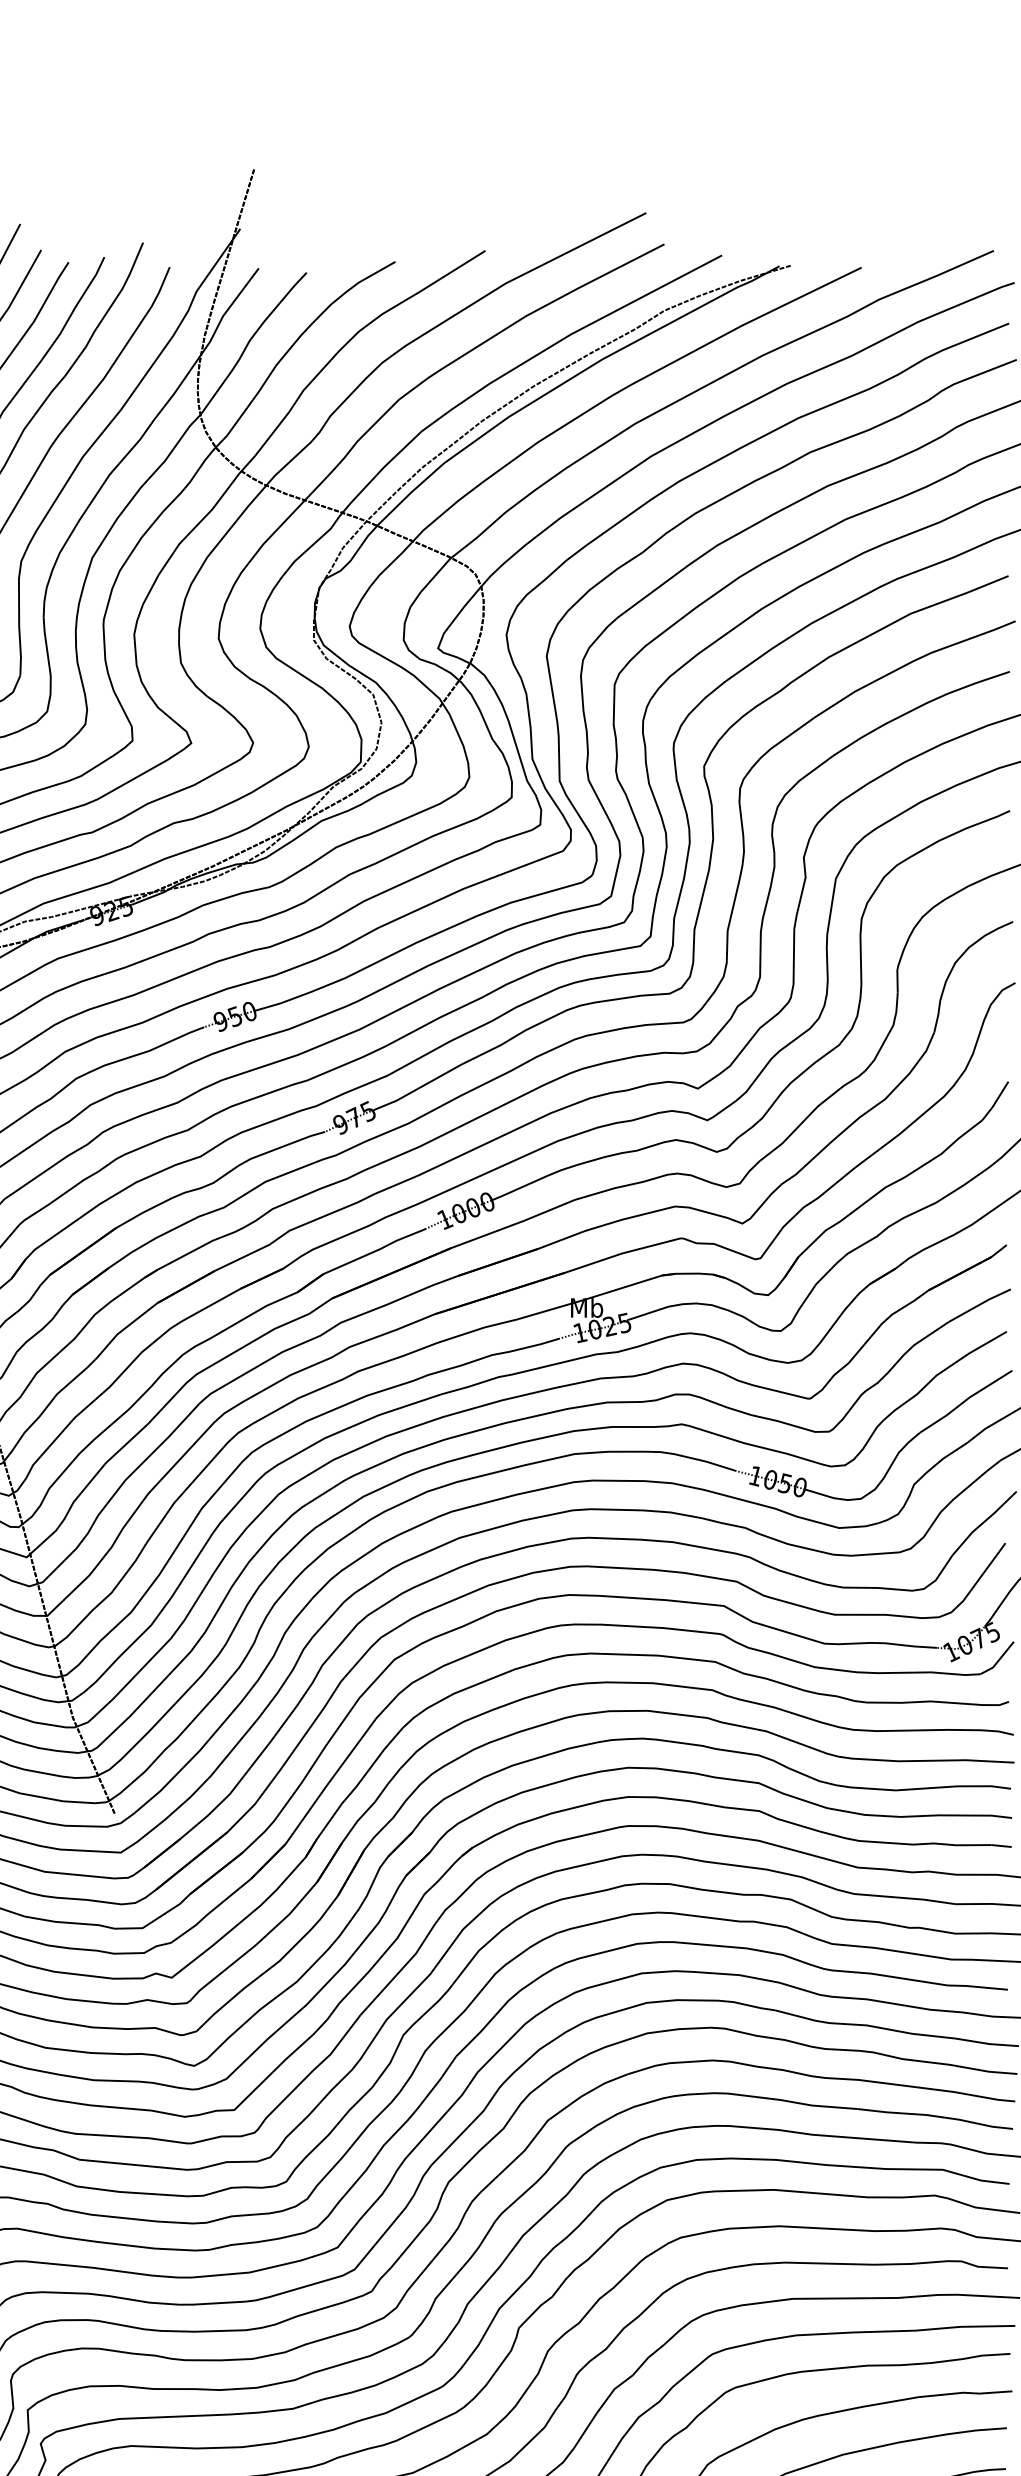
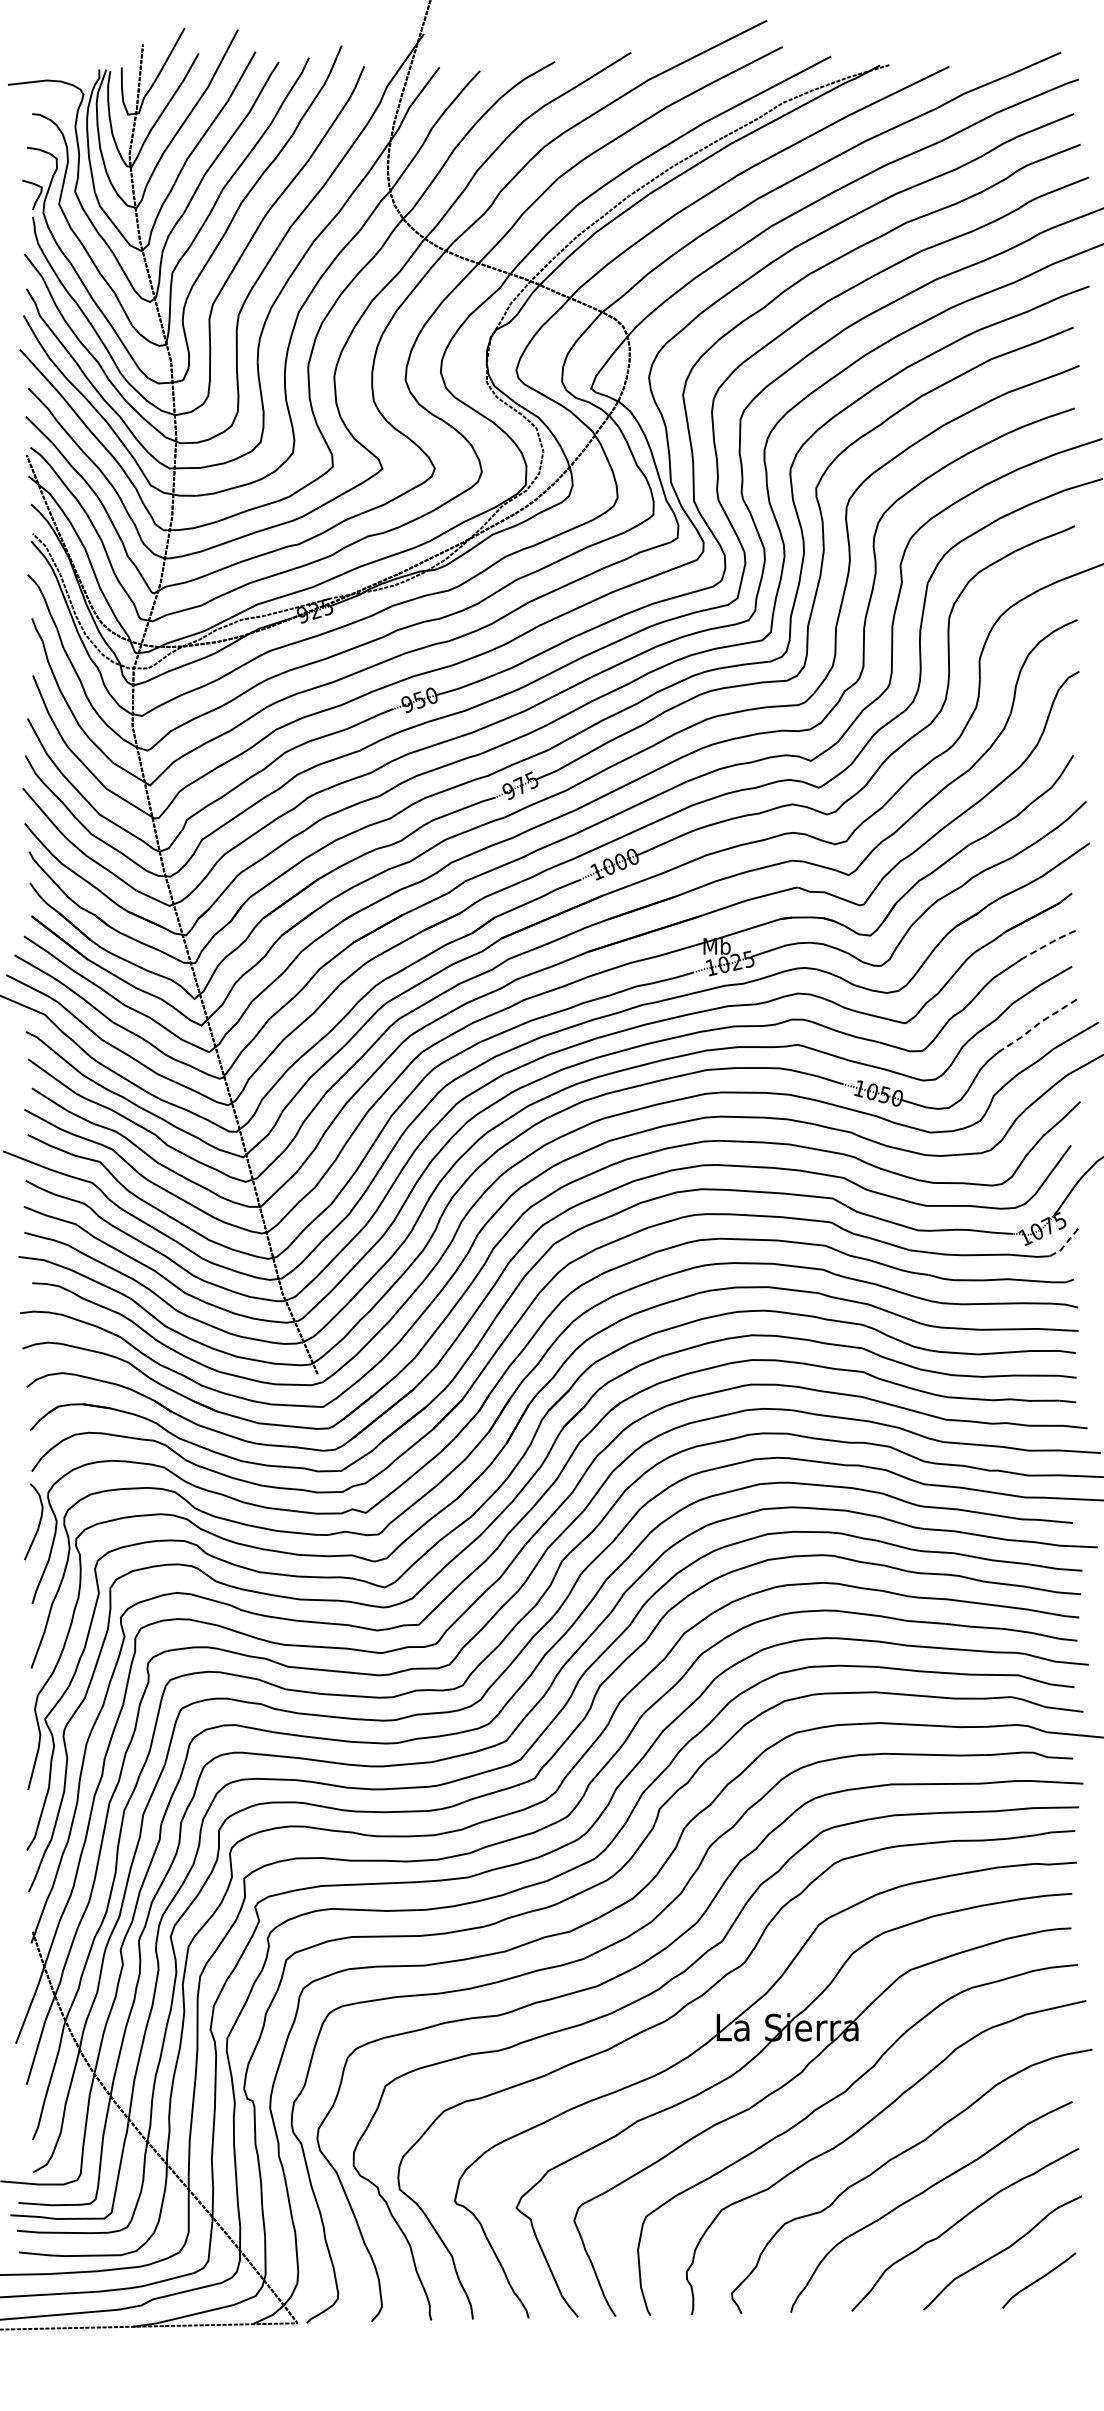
line: (980, 1304) -> (1049, 943), solid -> dashed
line: (964, 1401) -> (1036, 1025), solid -> dashed
line: (997, 1661) -> (1064, 1245), solid -> dashed

